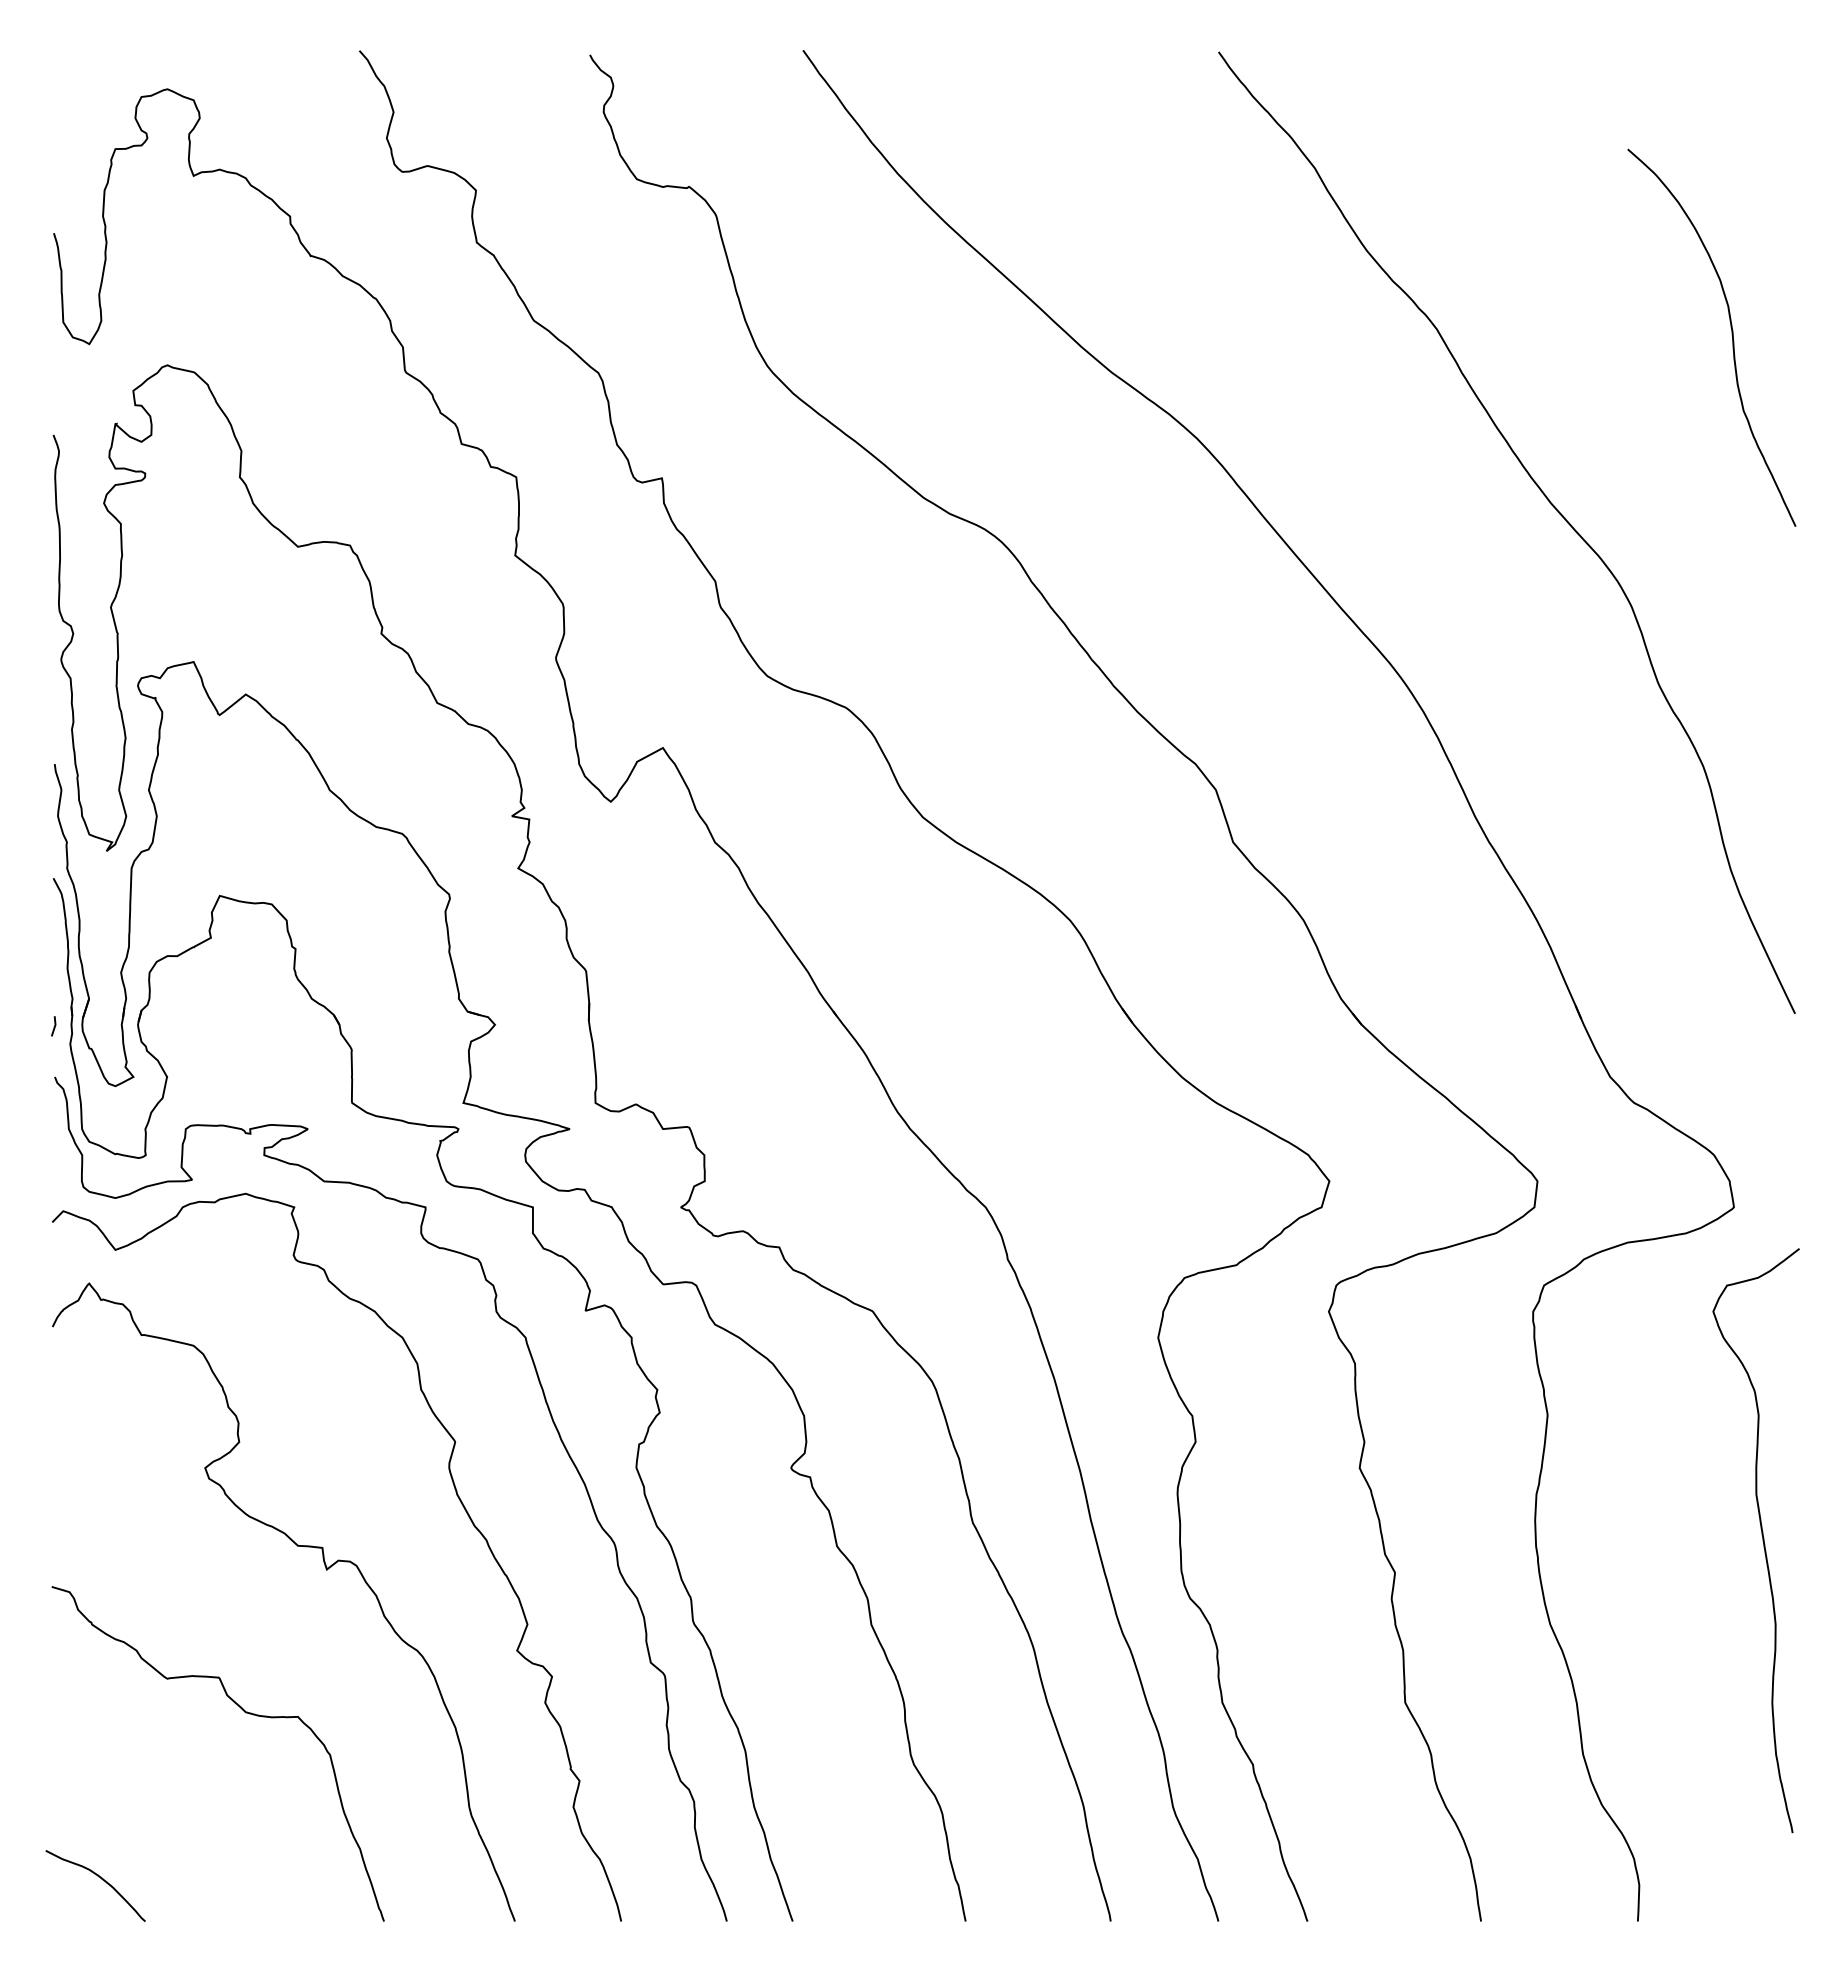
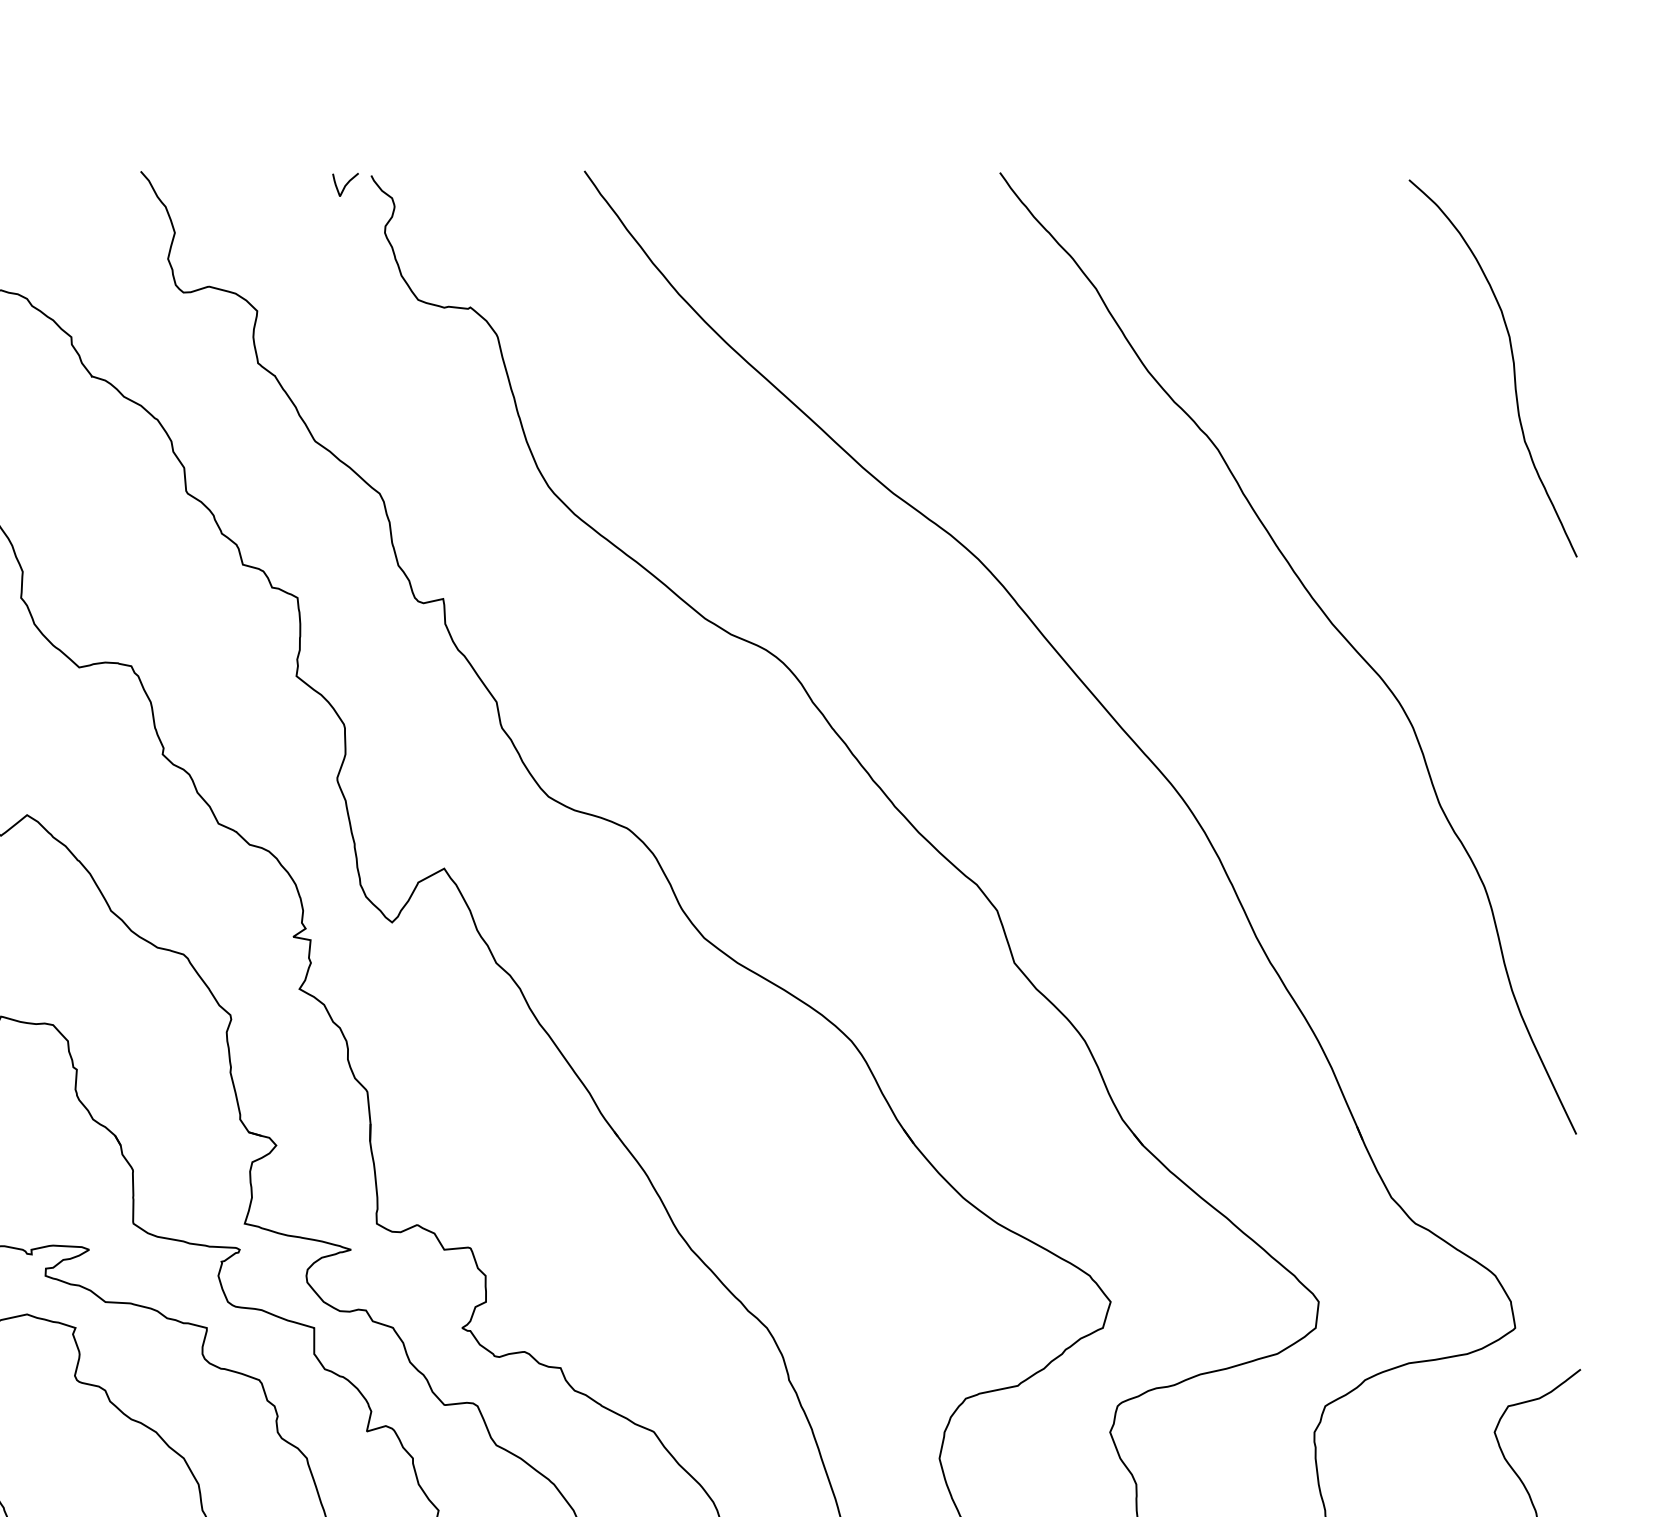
curve: (564, 64) -> (345, 185), added
curve: (1731, 335) -> (1512, 366), moved

